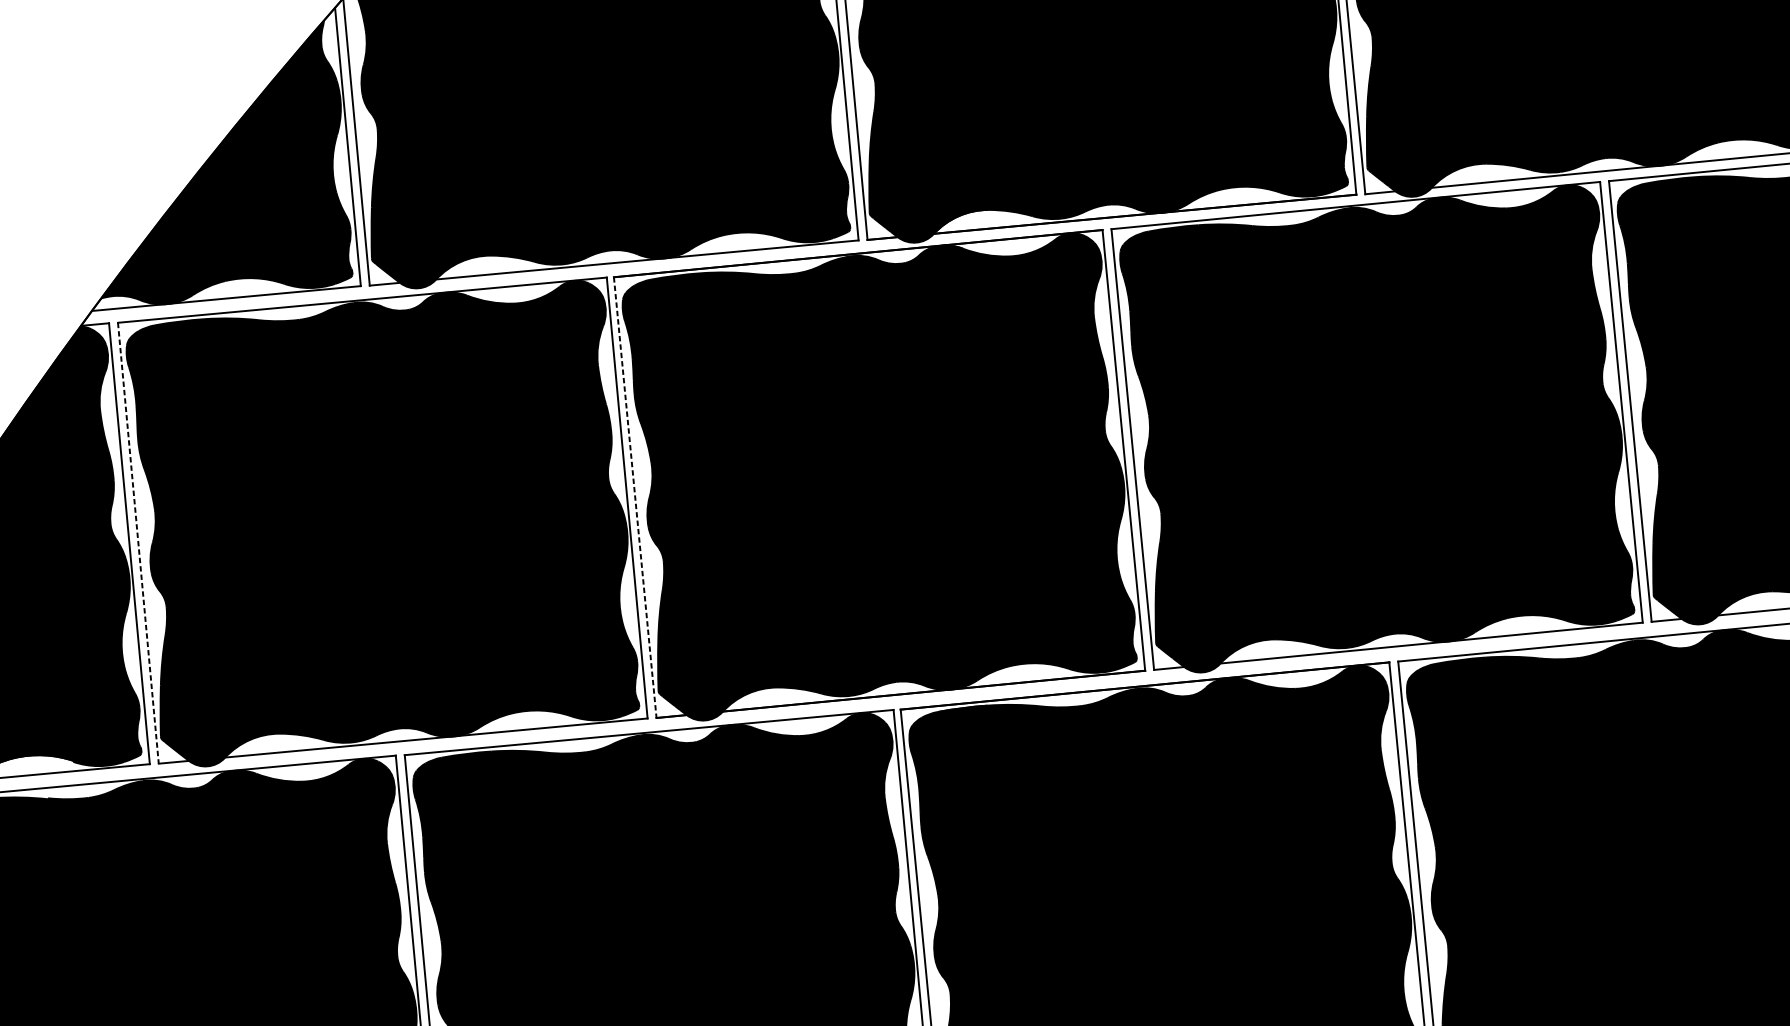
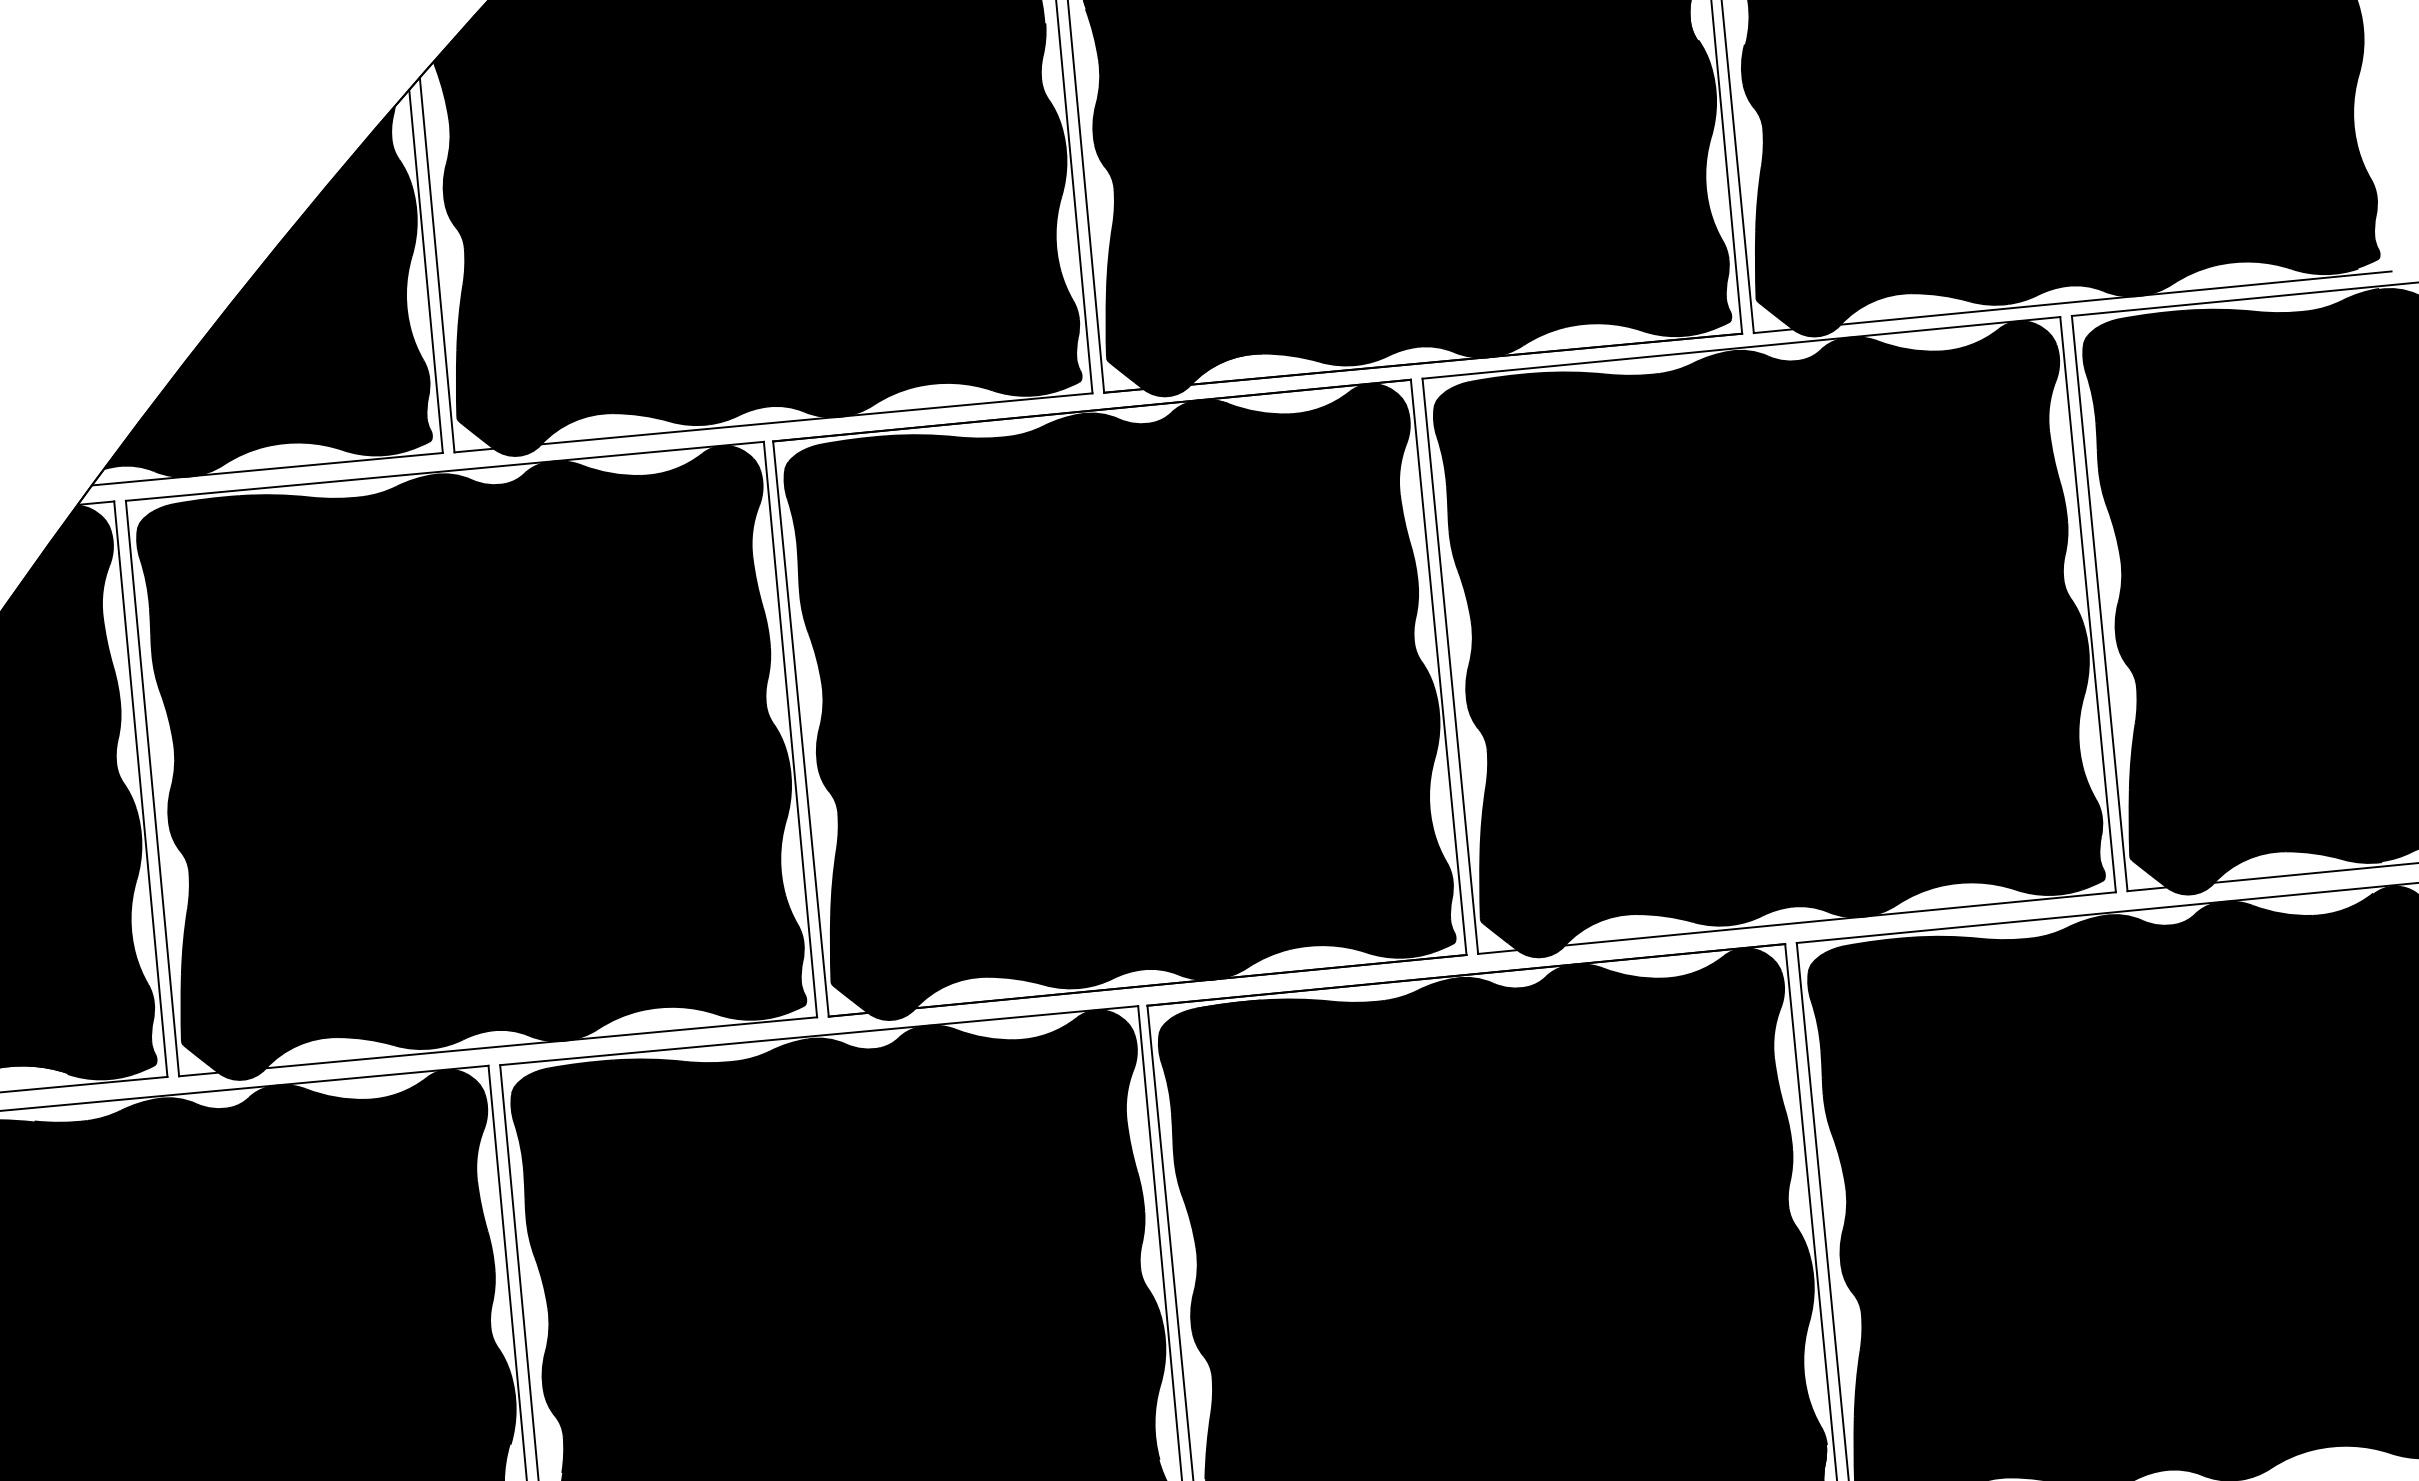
line: (634, 497) -> (800, 729), dashed -> solid
line: (138, 543) -> (152, 788), dashed -> solid

